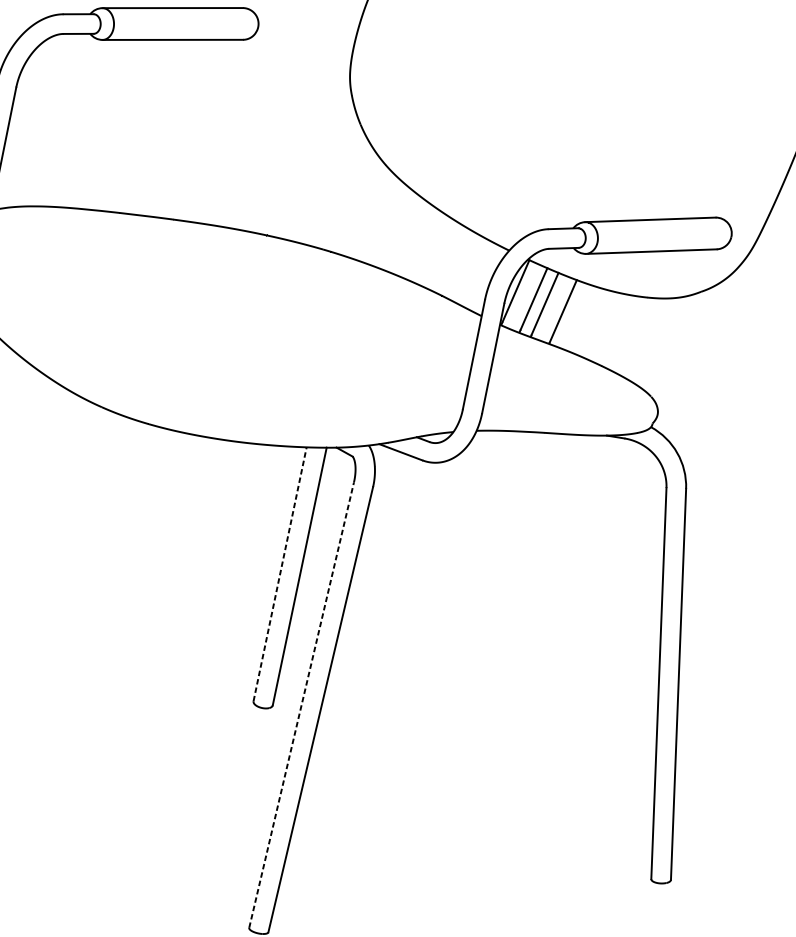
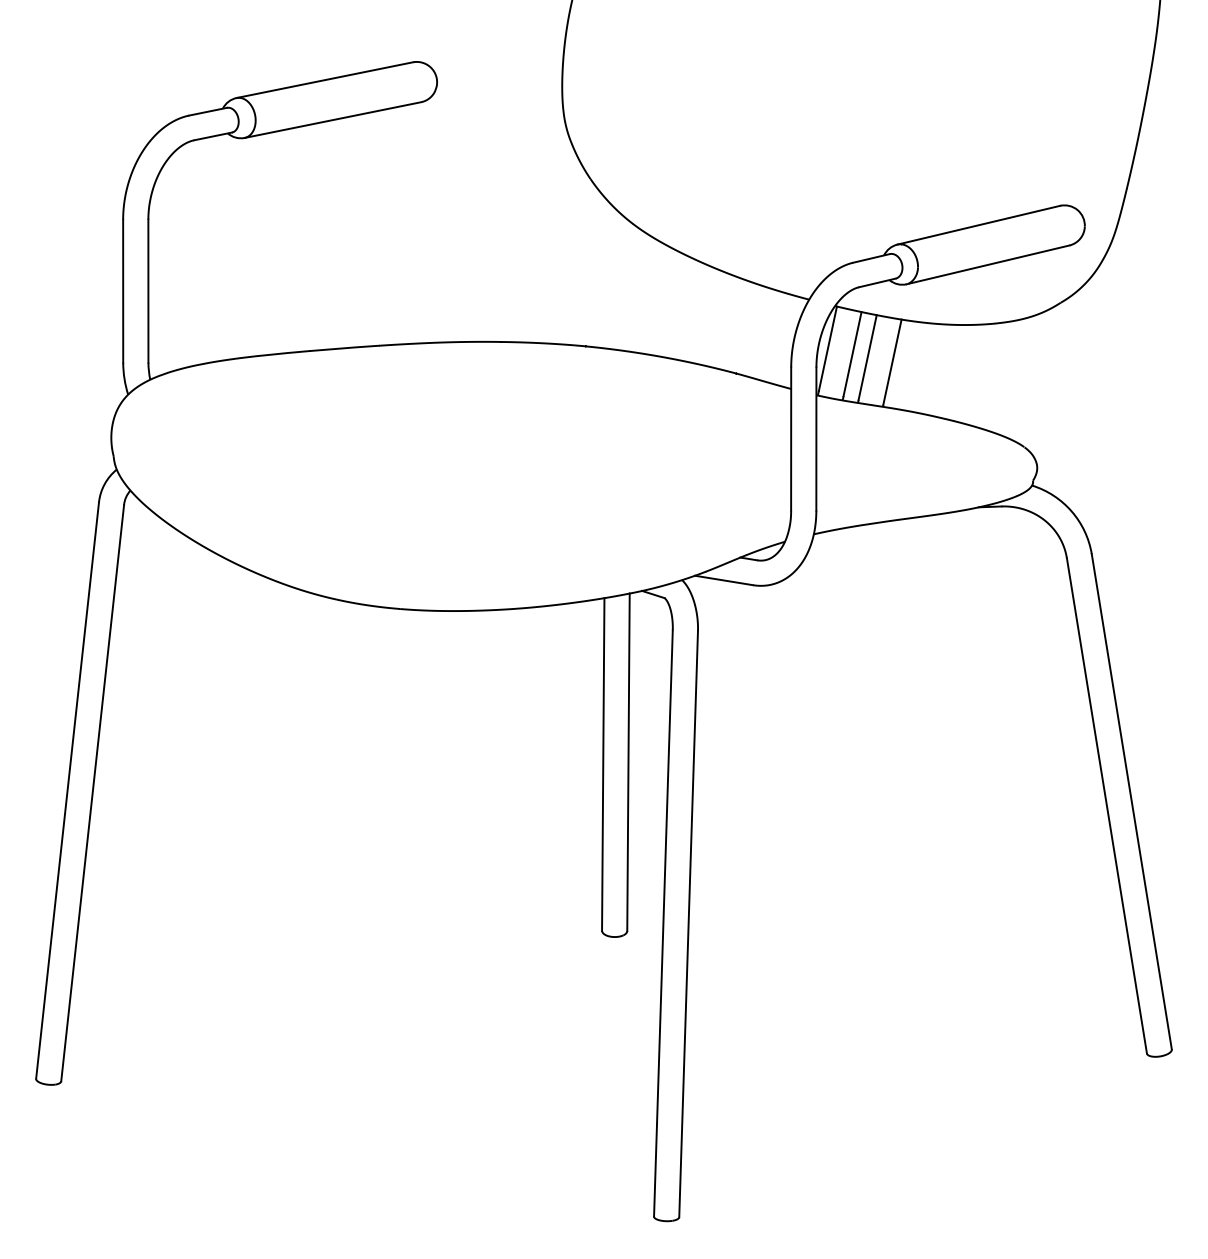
line: (280, 573) -> (603, 763), dashed -> solid
line: (301, 704) -> (663, 922), dashed -> solid

